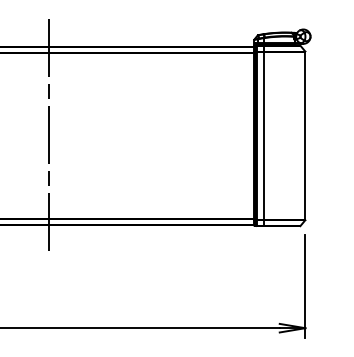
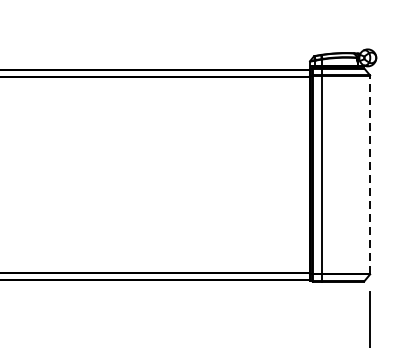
line: (48, 135) -> (67, 174), removed
line: (305, 135) -> (370, 174), solid -> dashed

